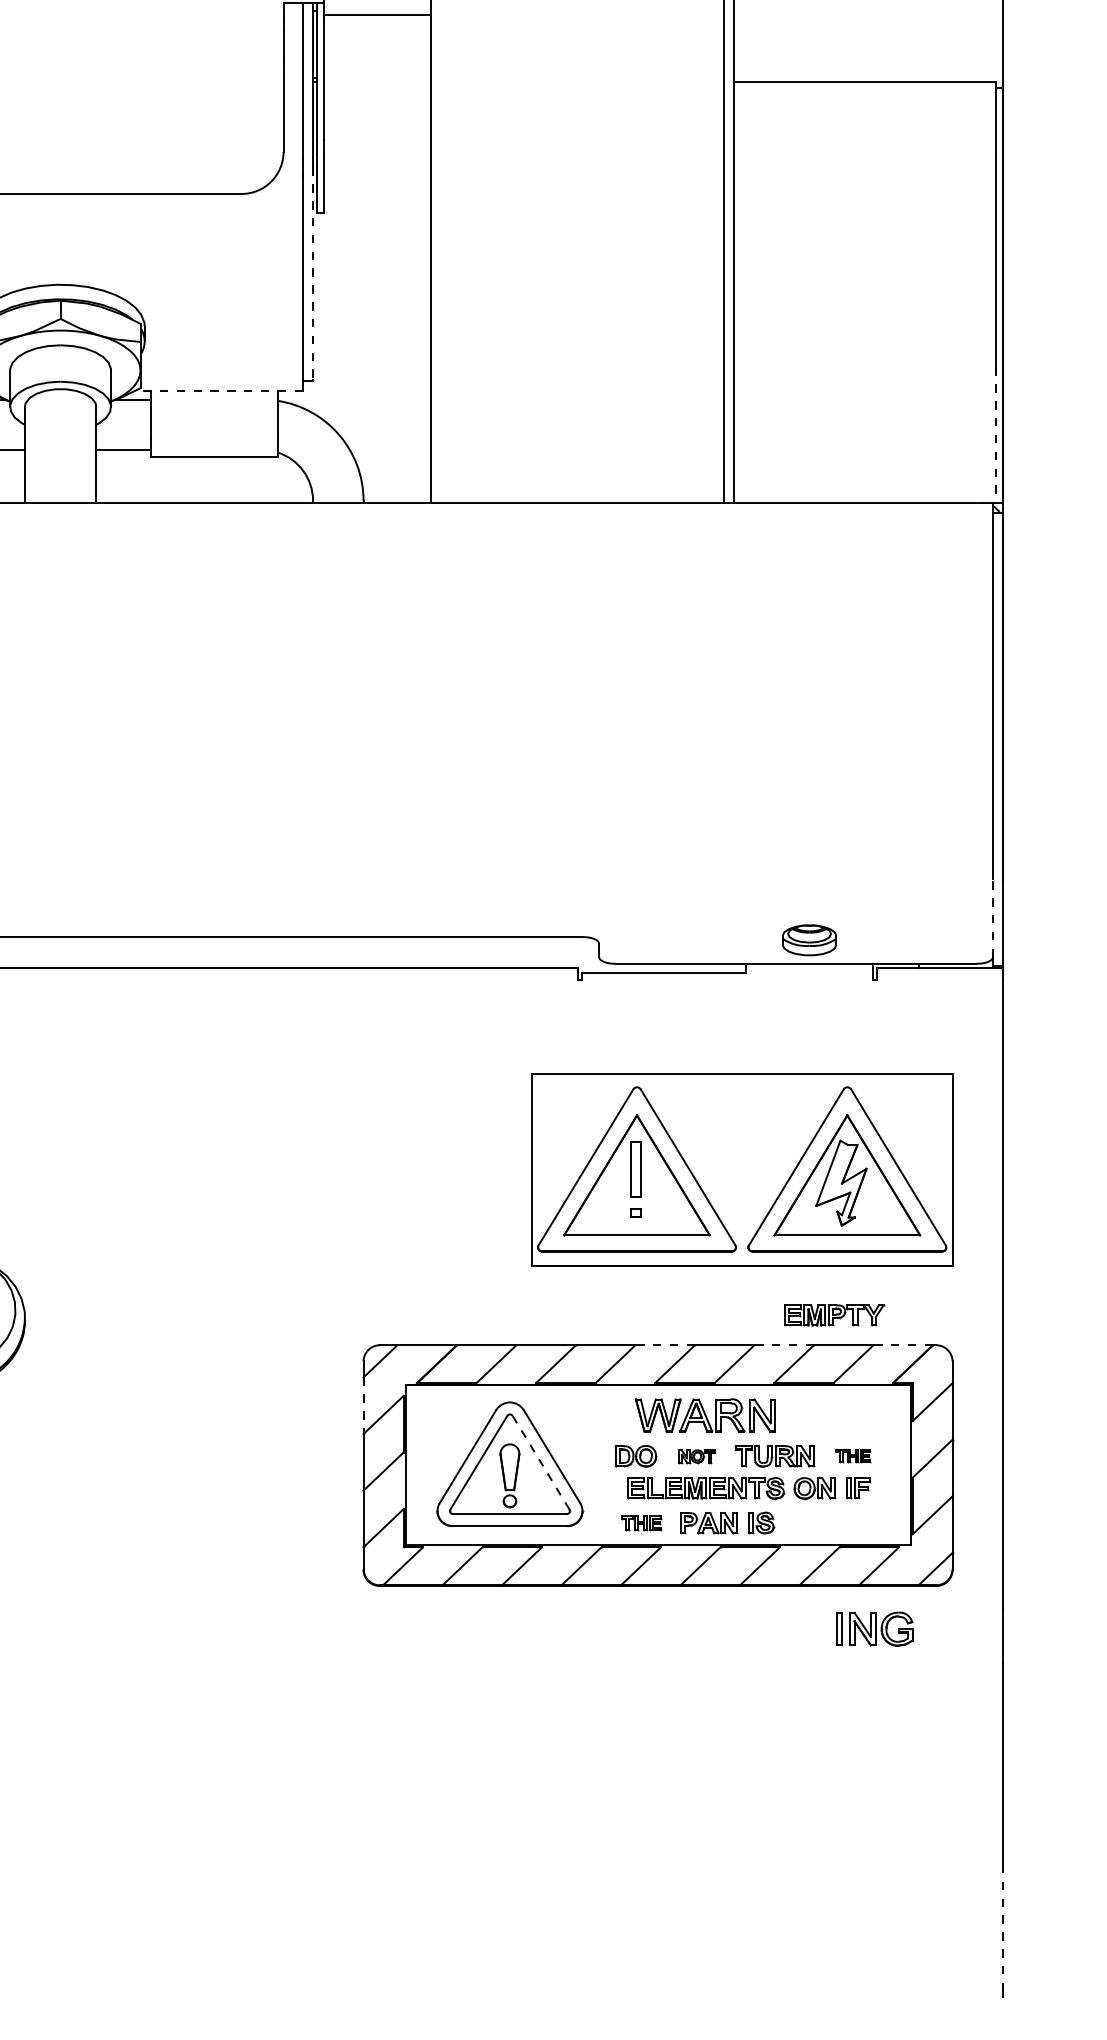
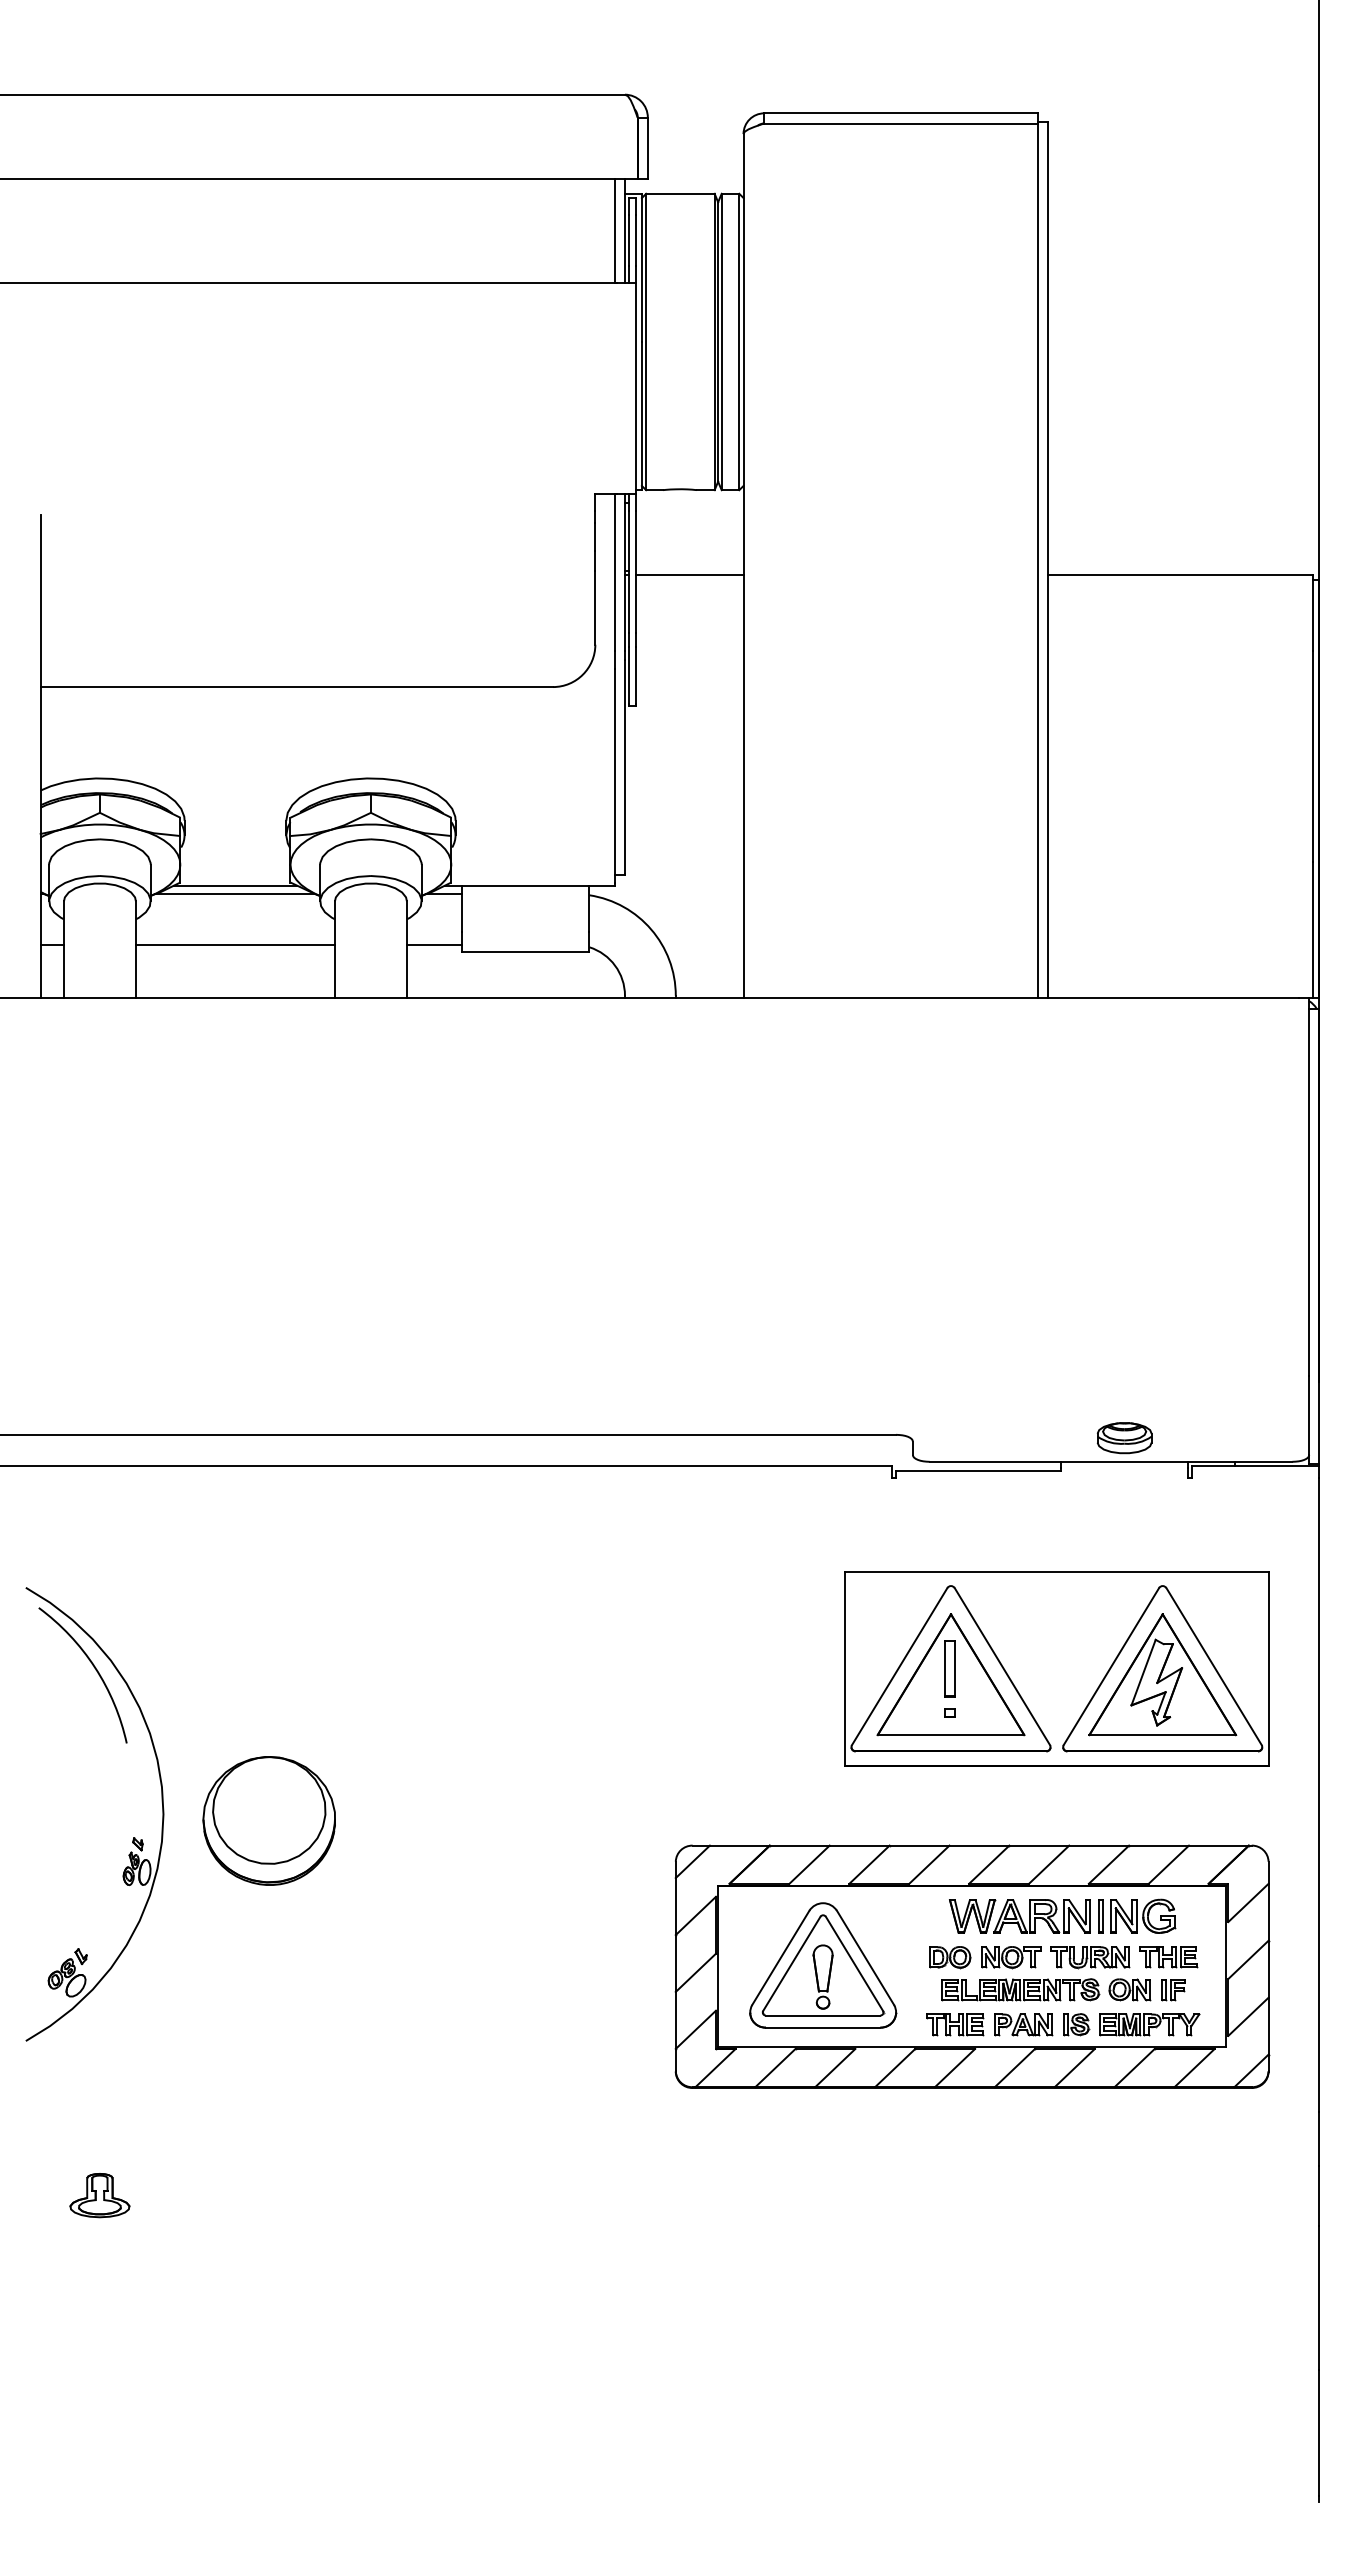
line: (377, 14) -> (689, 574), moved
line: (312, 273) -> (624, 767), dashed -> solid
line: (218, 391) -> (529, 885), dashed -> solid
line: (996, 435) -> (1312, 930), dashed -> solid
line: (993, 917) -> (1309, 1415), dashed -> solid
part: (834, 1315) -> (1149, 2024), moved
line: (665, 1345) -> (979, 1845), dashed -> solid
line: (784, 1345) -> (1099, 1845), dashed -> solid
line: (902, 1345) -> (1218, 1845), dashed -> solid
line: (363, 1406) -> (675, 1907), dashed -> solid
part: (697, 1456) -> (1011, 1957), size x1.67
part: (853, 1456) -> (1168, 1957), size x1.67
line: (541, 1462) -> (854, 1963), dashed -> solid
part: (641, 1522) -> (955, 2024), size x1.43
part: (875, 1628) -> (1137, 1915), moved
line: (1003, 1928) -> (1319, 2432), dashed -> solid

